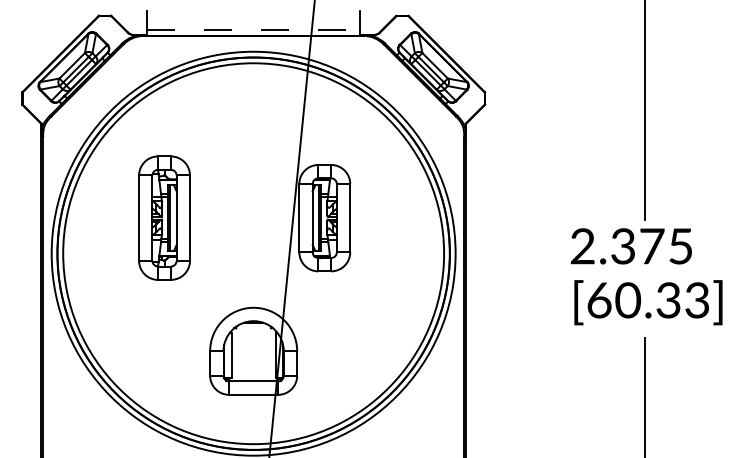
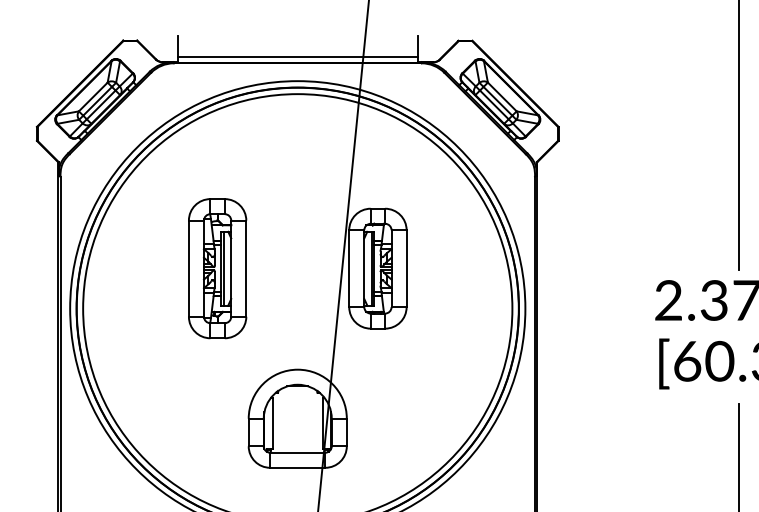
line: (253, 30) -> (297, 57), dashed -> solid
part: (164, 217) -> (217, 267), moved

